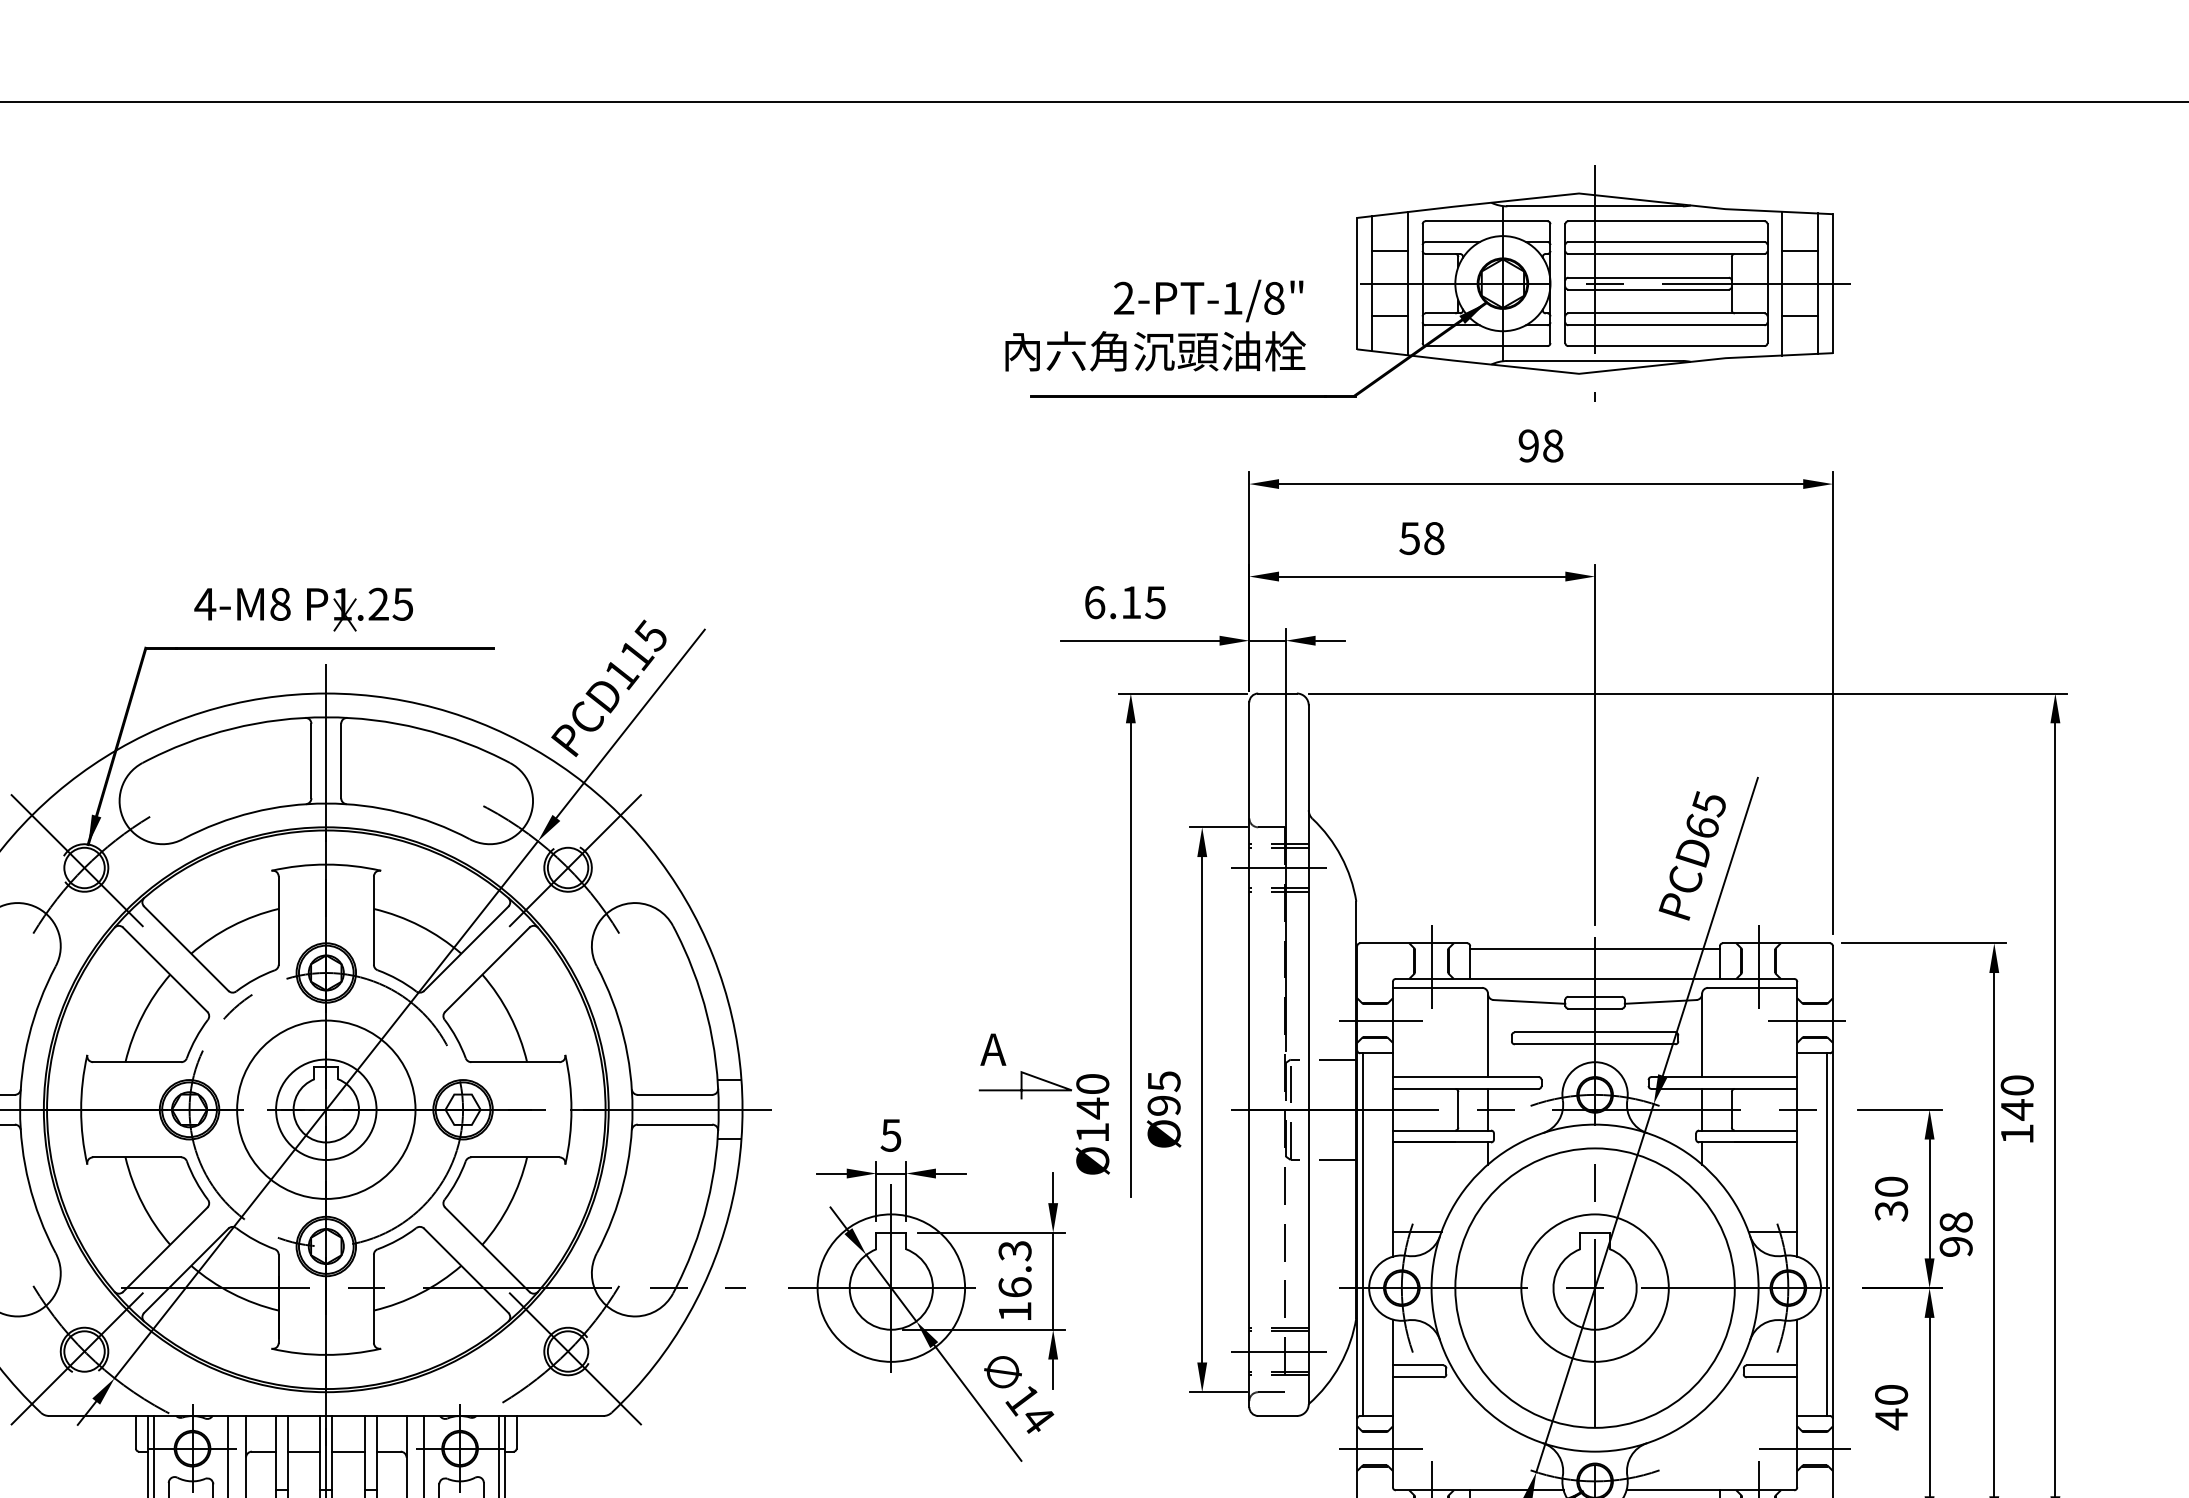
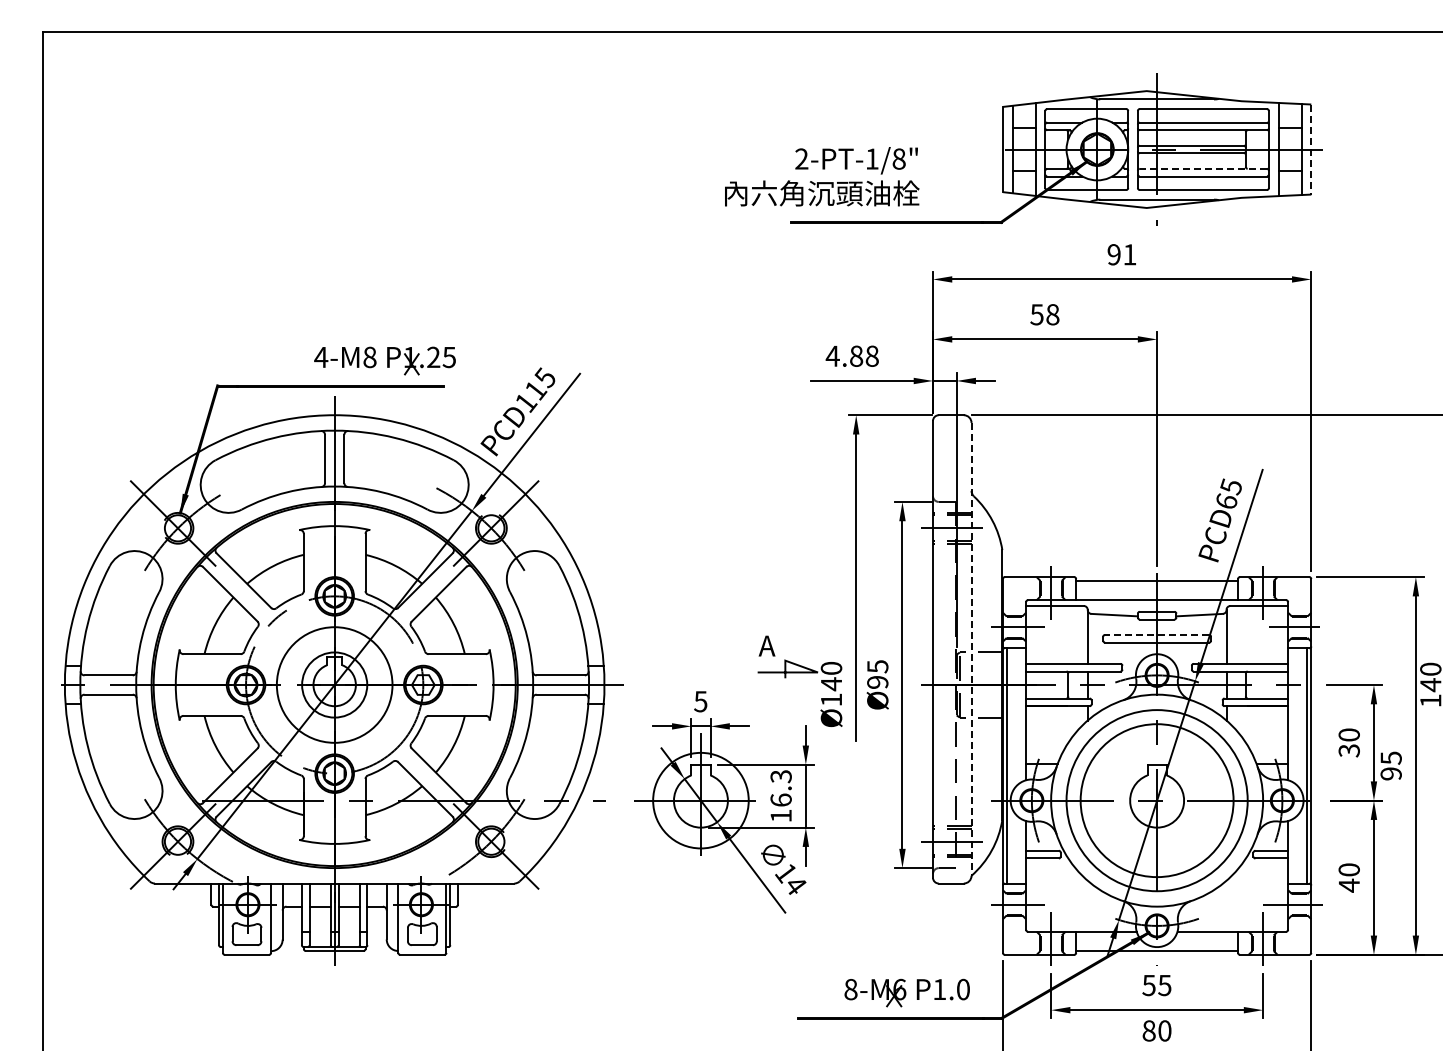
line: (1833, 285) -> (1311, 150), solid -> dashed
line: (1666, 312) -> (1203, 168), solid -> dashed
text: (1155, 325) -> (822, 176), moved
text: (1552, 445) -> (1129, 254), 98 -> 91
text: (1123, 601) -> (851, 355), 6.15 -> 4.88
part: (302, 609) -> (384, 360), moved
line: (1594, 1031) -> (1156, 634), solid -> dashed
line: (1308, 1054) -> (971, 649), solid -> dashed
text: (1955, 1221) -> (1390, 757), 98 -> 95
circle: (1594, 1287) -> (1156, 800), size x1.6

